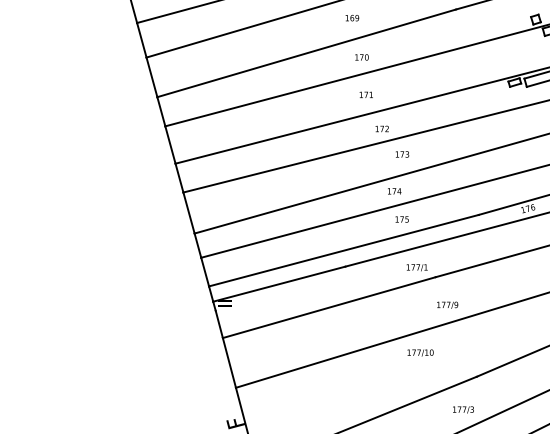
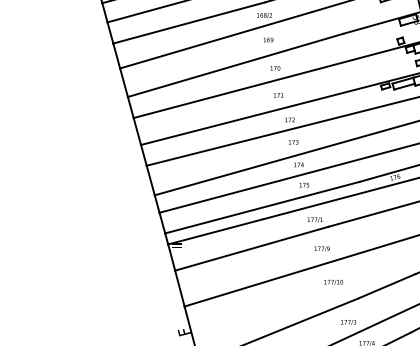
text: (402, 154) -> (293, 142), moved
text: (446, 304) -> (321, 248), moved
text: (420, 353) -> (333, 282), moved

